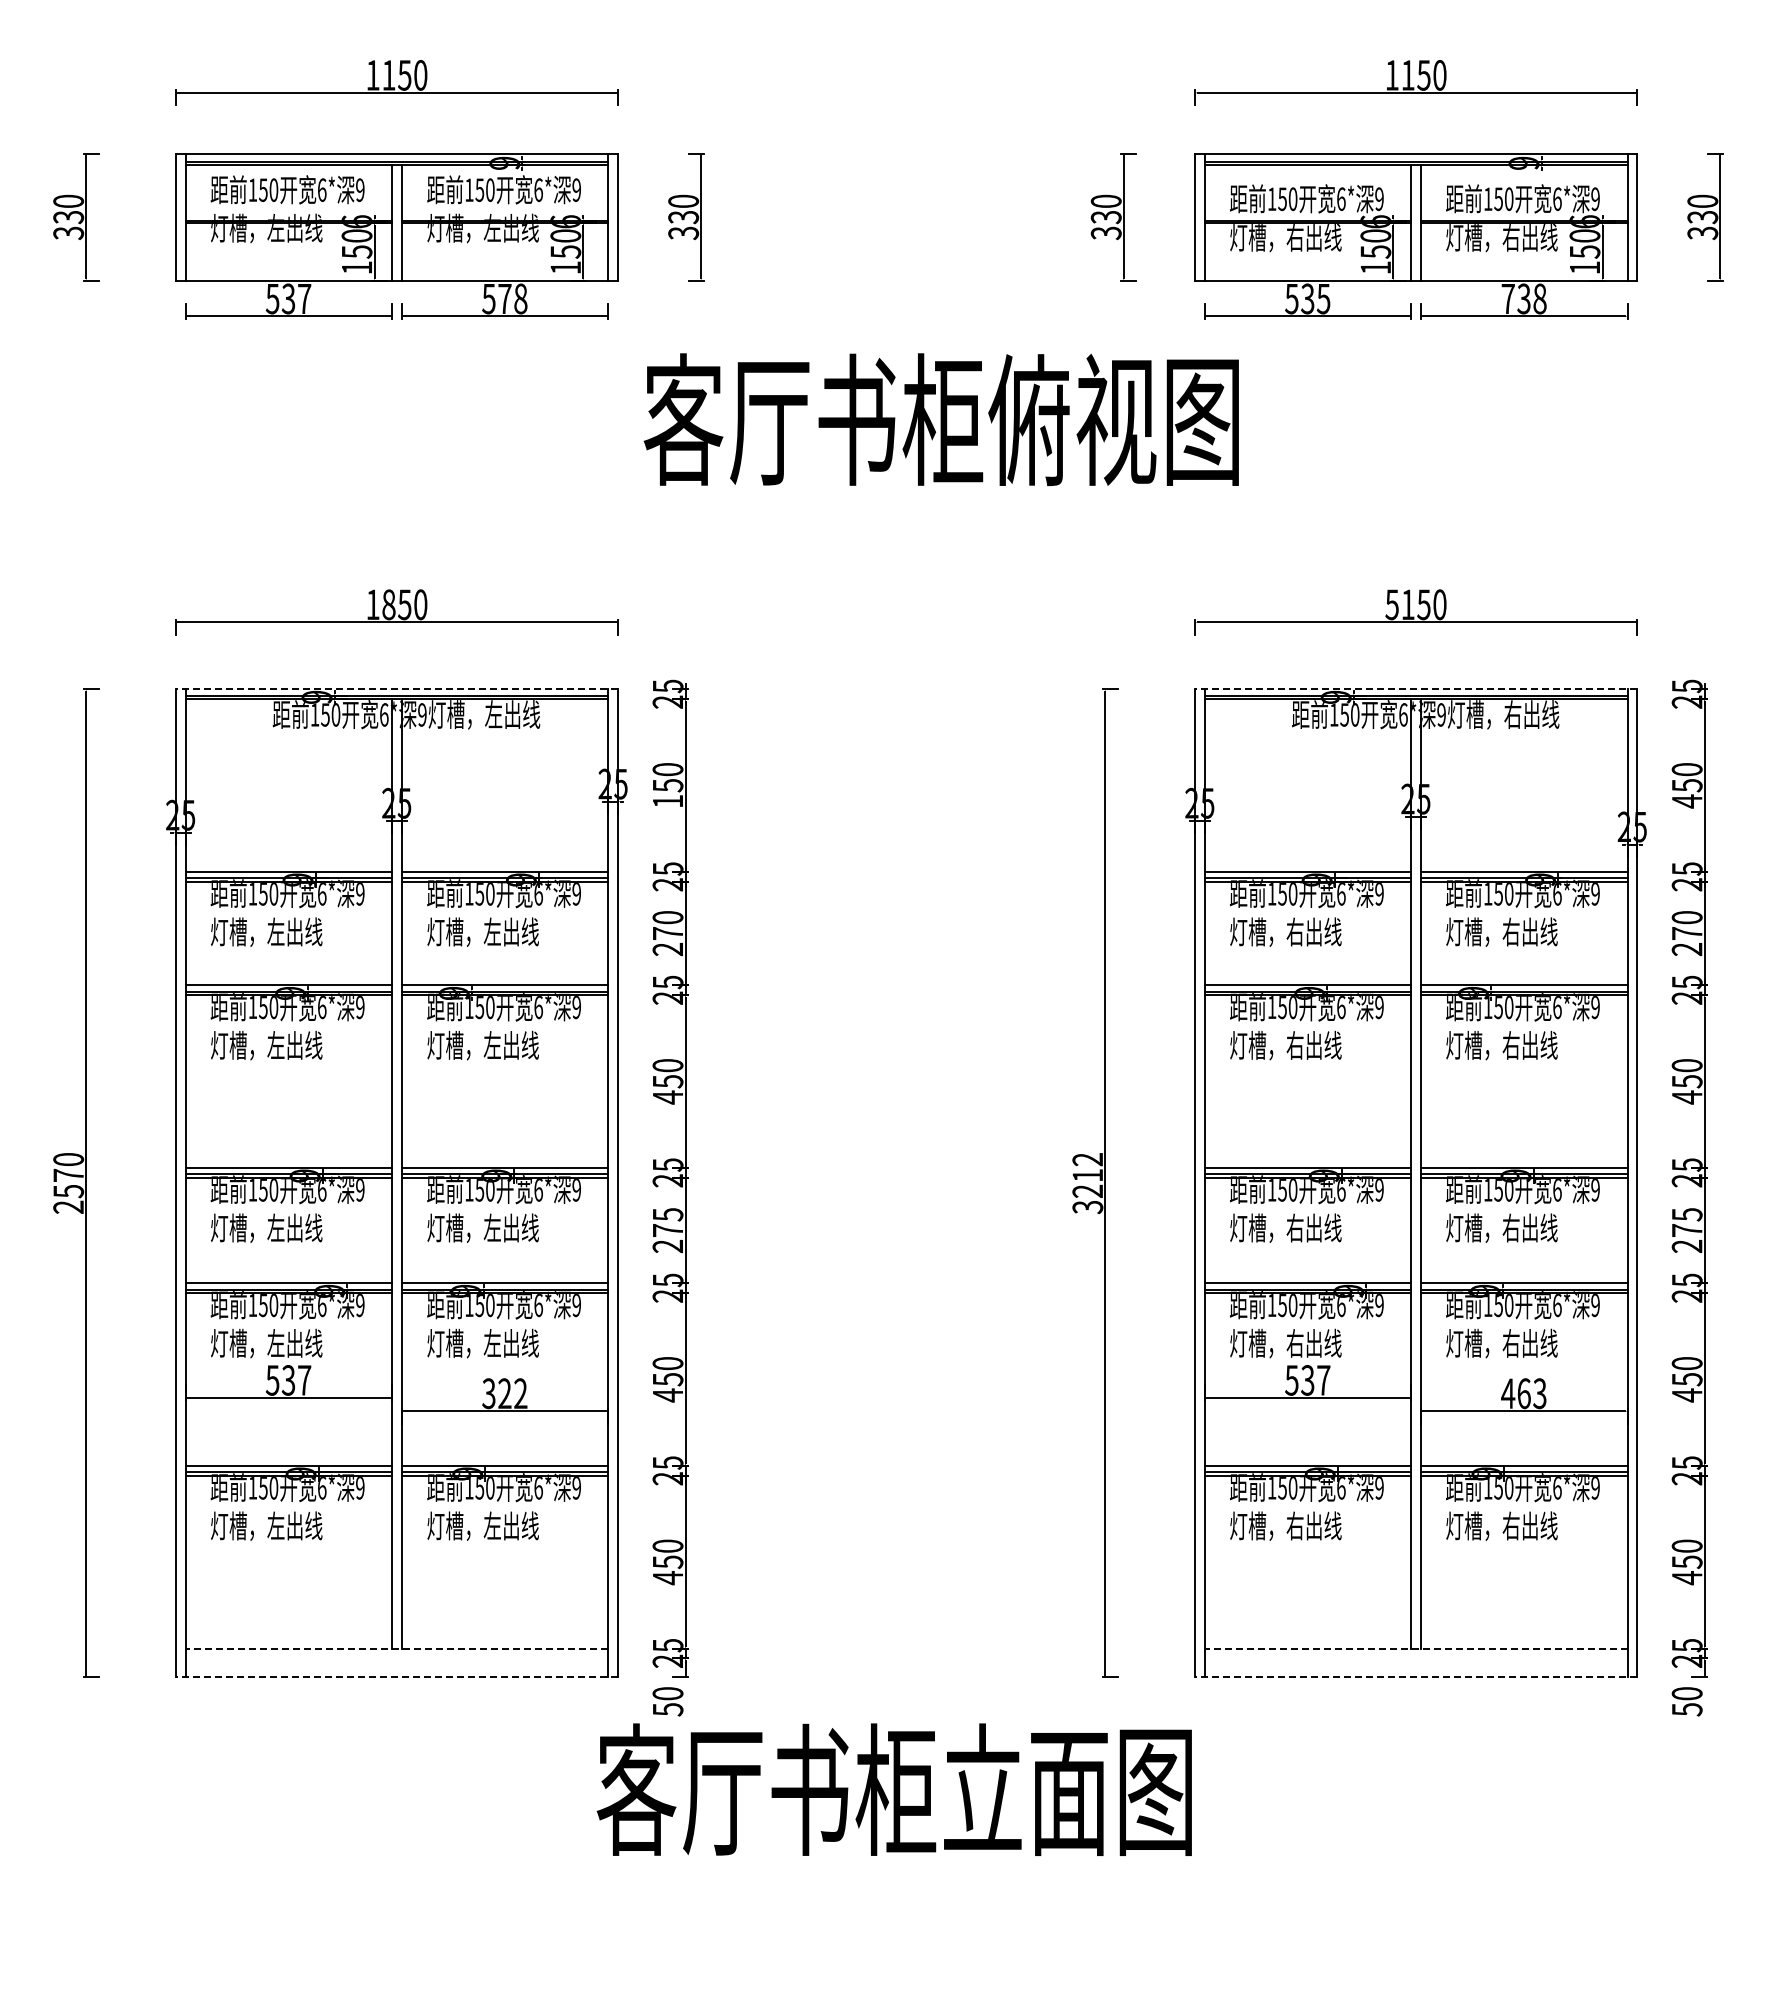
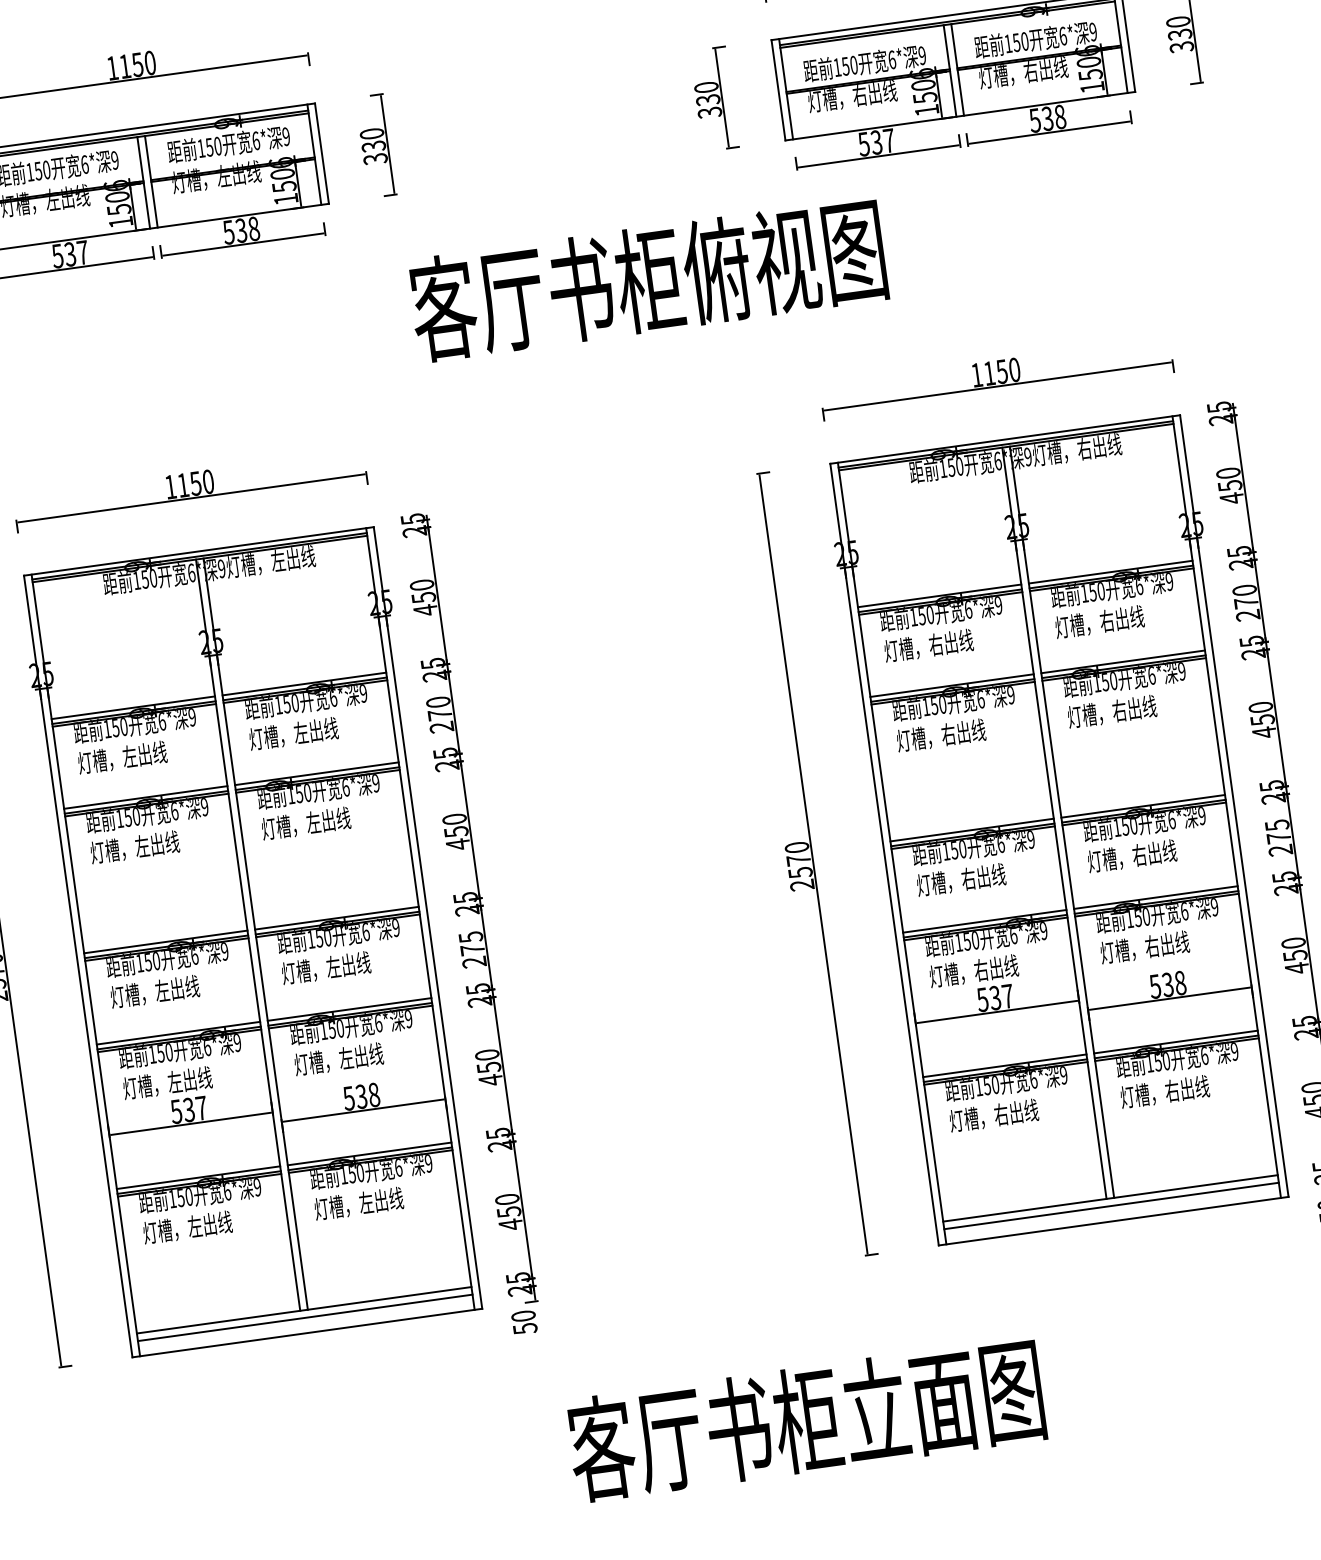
text: (504, 298) -> (241, 230), 578 -> 538
text: (1323, 299) -> (889, 141), 535 -> 537
text: (1507, 299) -> (1034, 121), 738 -> 538
text: (940, 419) -> (647, 279), moved
text: (388, 604) -> (182, 485), 1850 -> 1150
text: (1391, 604) -> (976, 375), 5150 -> 1150
line: (396, 689) -> (198, 551), dashed -> solid
line: (1415, 689) -> (1004, 439), dashed -> solid
text: (667, 801) -> (425, 610), 150 -> 450
text: (1087, 1183) -> (799, 866), 3212 -> 2570
text: (504, 1393) -> (361, 1096), 322 -> 538
text: (1523, 1393) -> (1167, 984), 463 -> 538
line: (396, 1648) -> (303, 1310), dashed -> solid
line: (1415, 1648) -> (1109, 1198), dashed -> solid
line: (396, 1658) -> (304, 1318), added
line: (1415, 1658) -> (1111, 1206), added
line: (396, 1677) -> (306, 1333), dashed -> solid
line: (1415, 1677) -> (1113, 1221), dashed -> solid
text: (893, 1789) -> (805, 1419), moved

